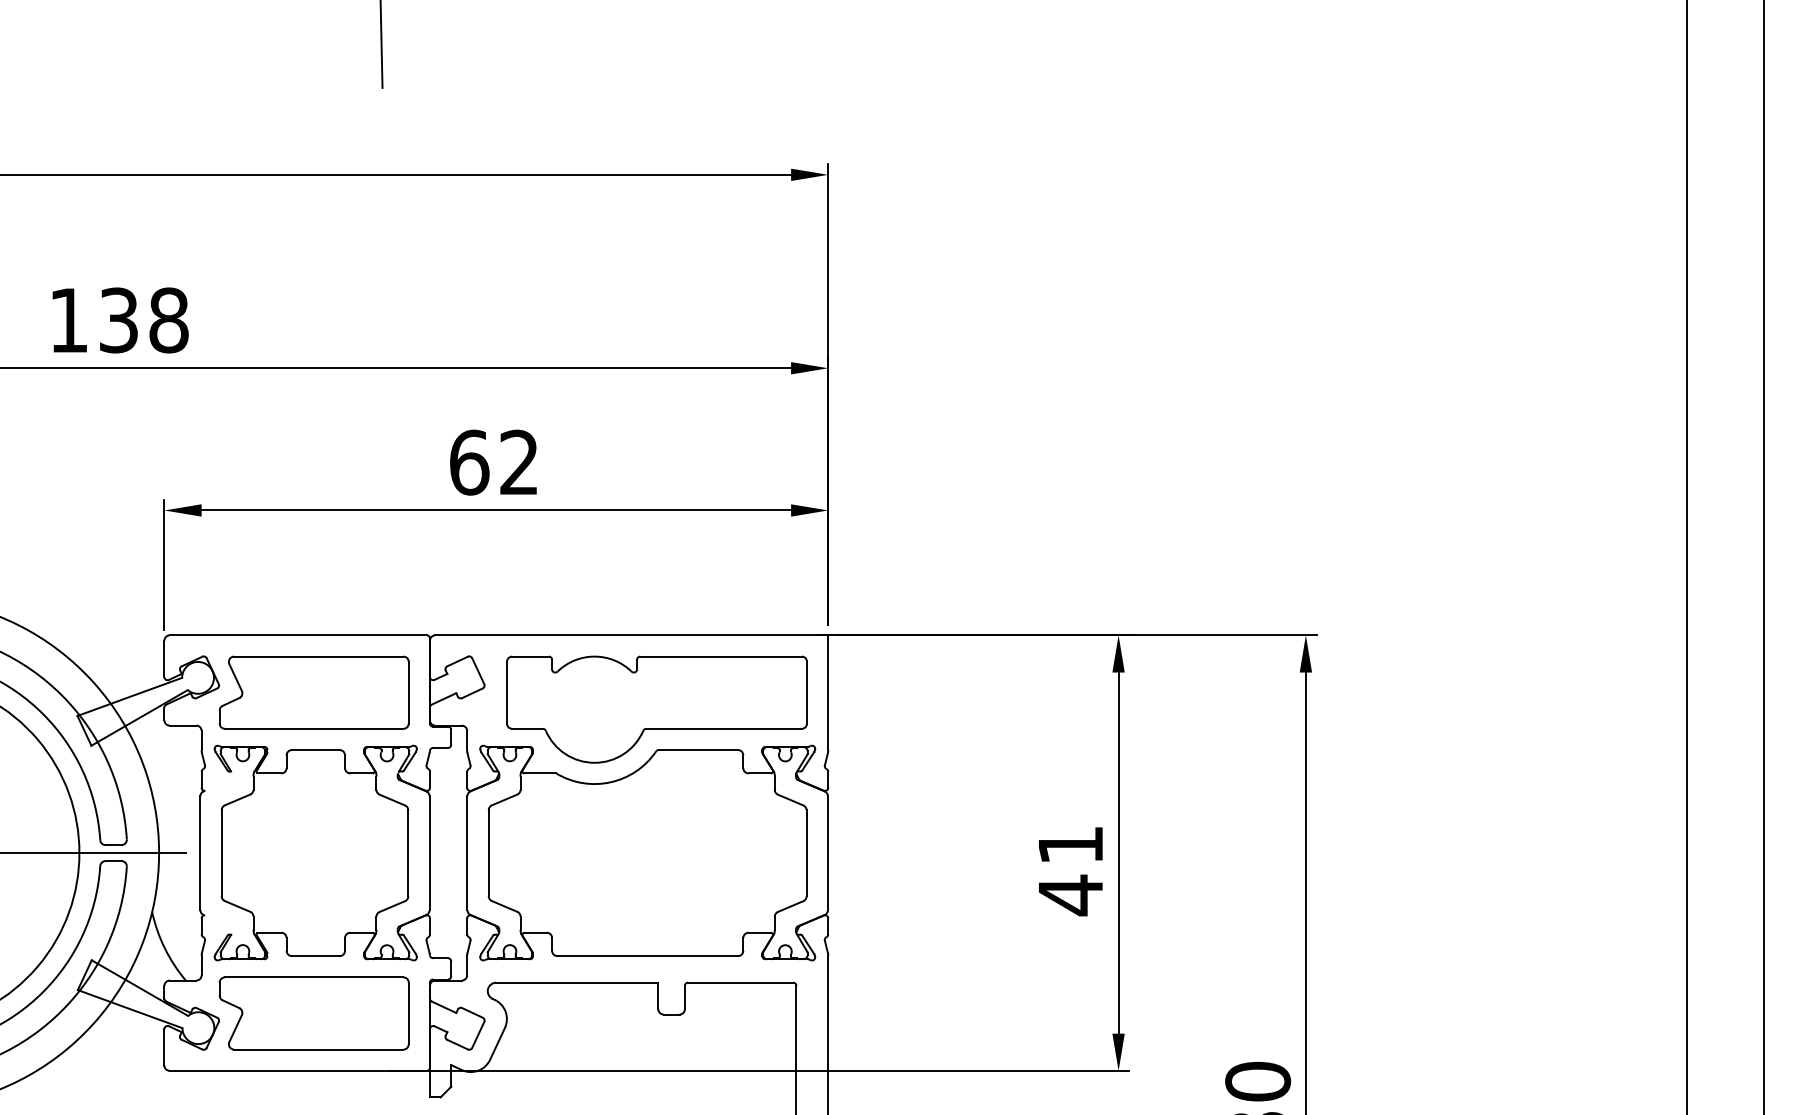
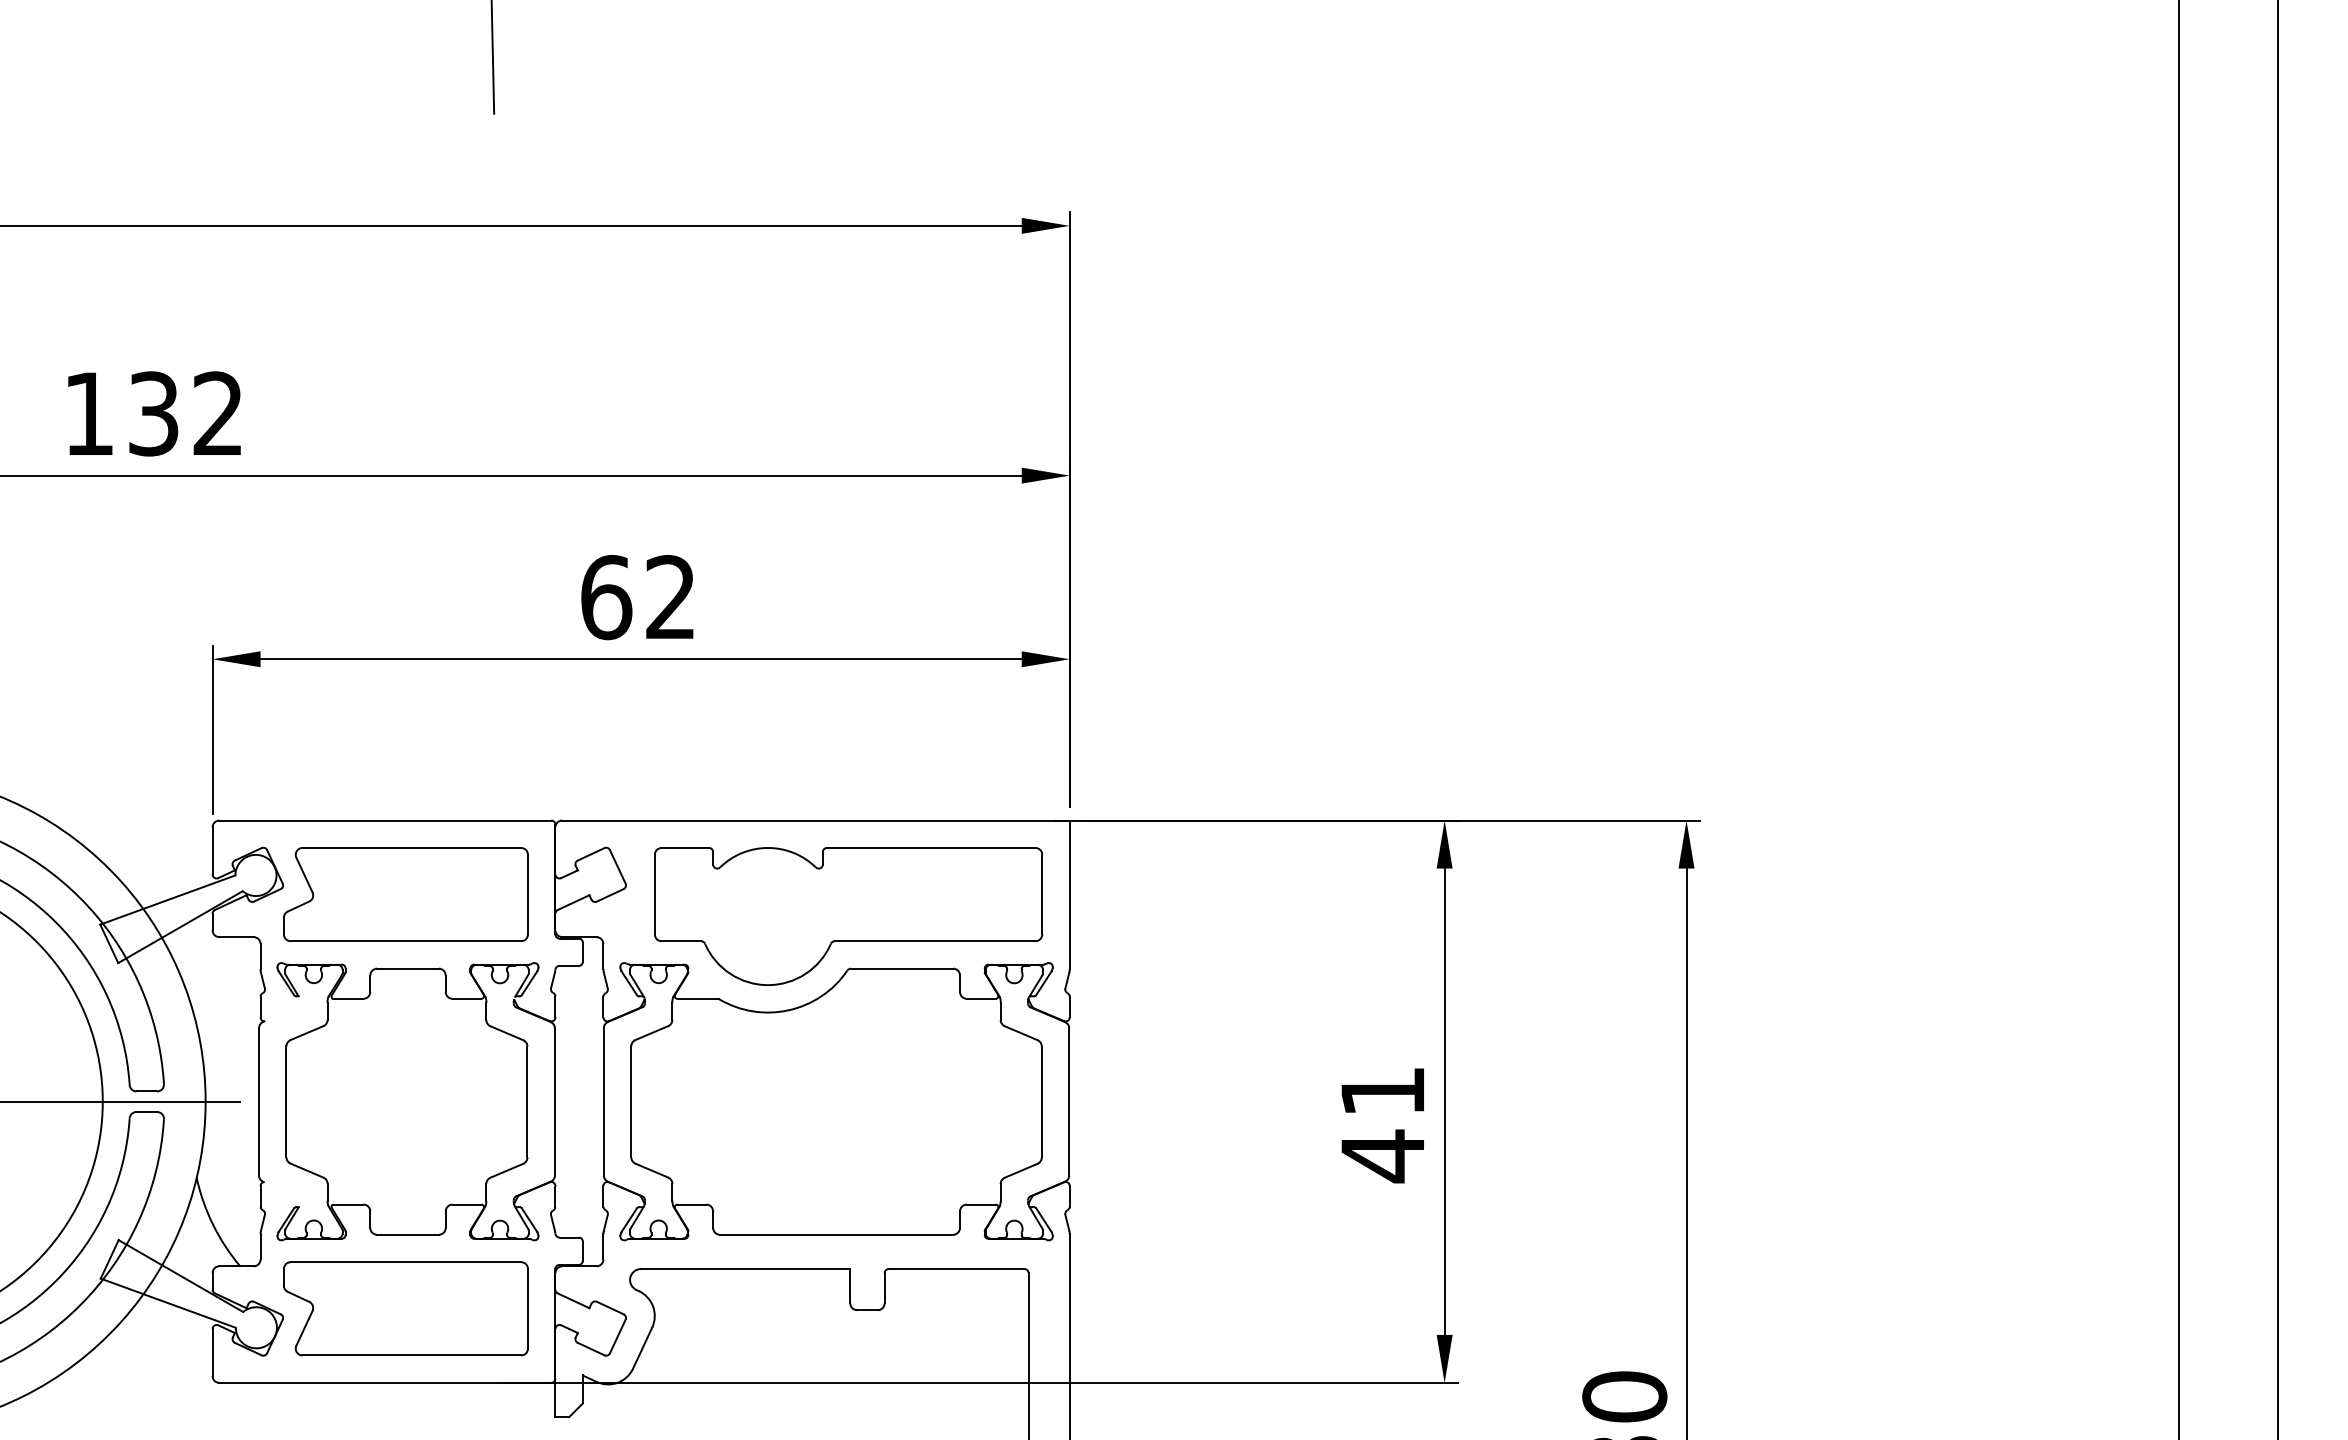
text: (169, 320) -> (218, 413), 138 -> 132

